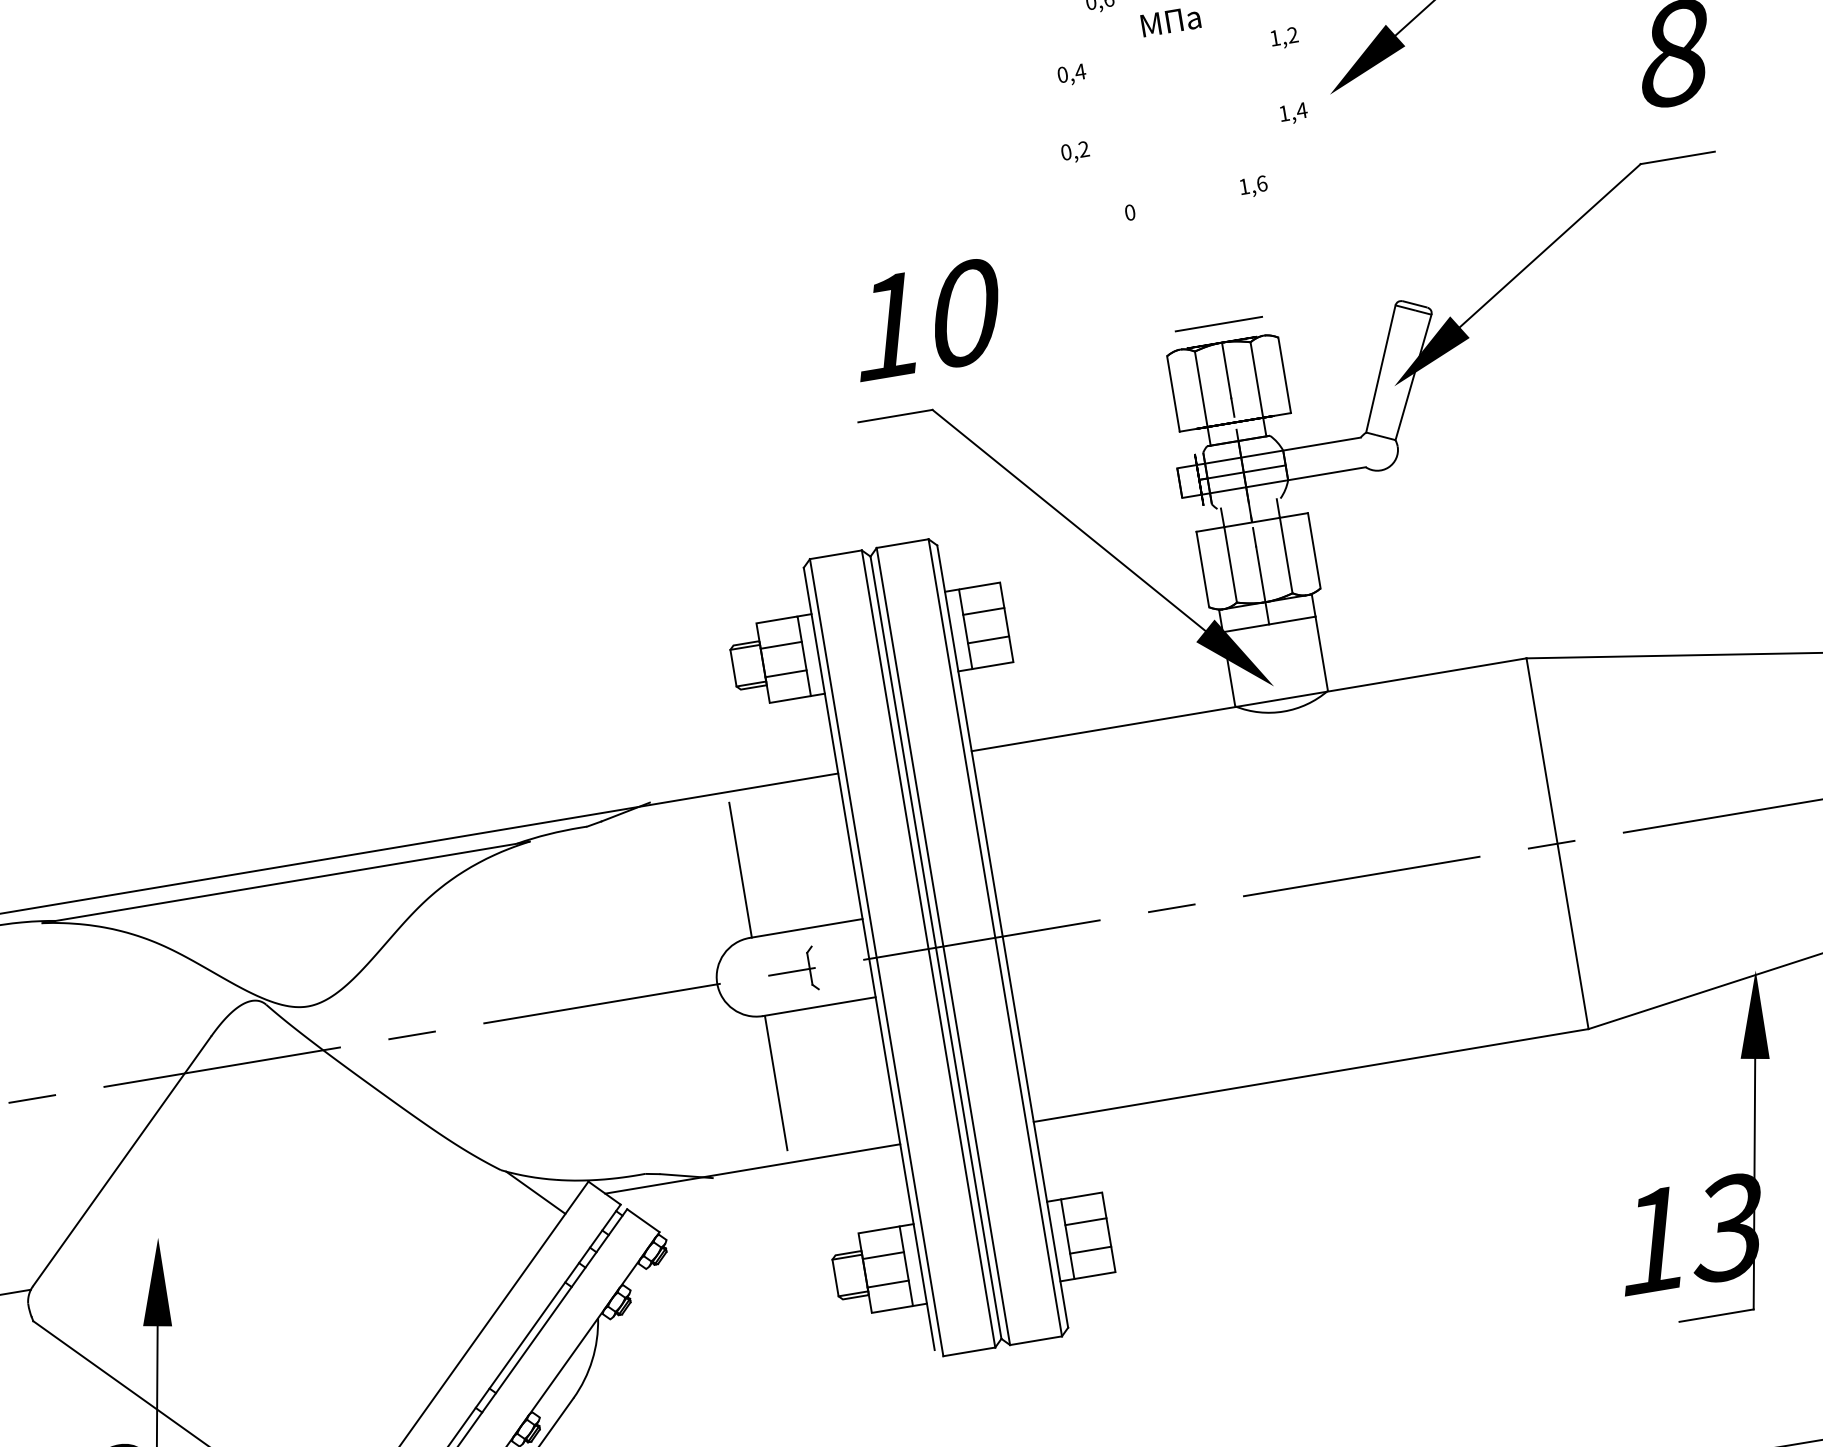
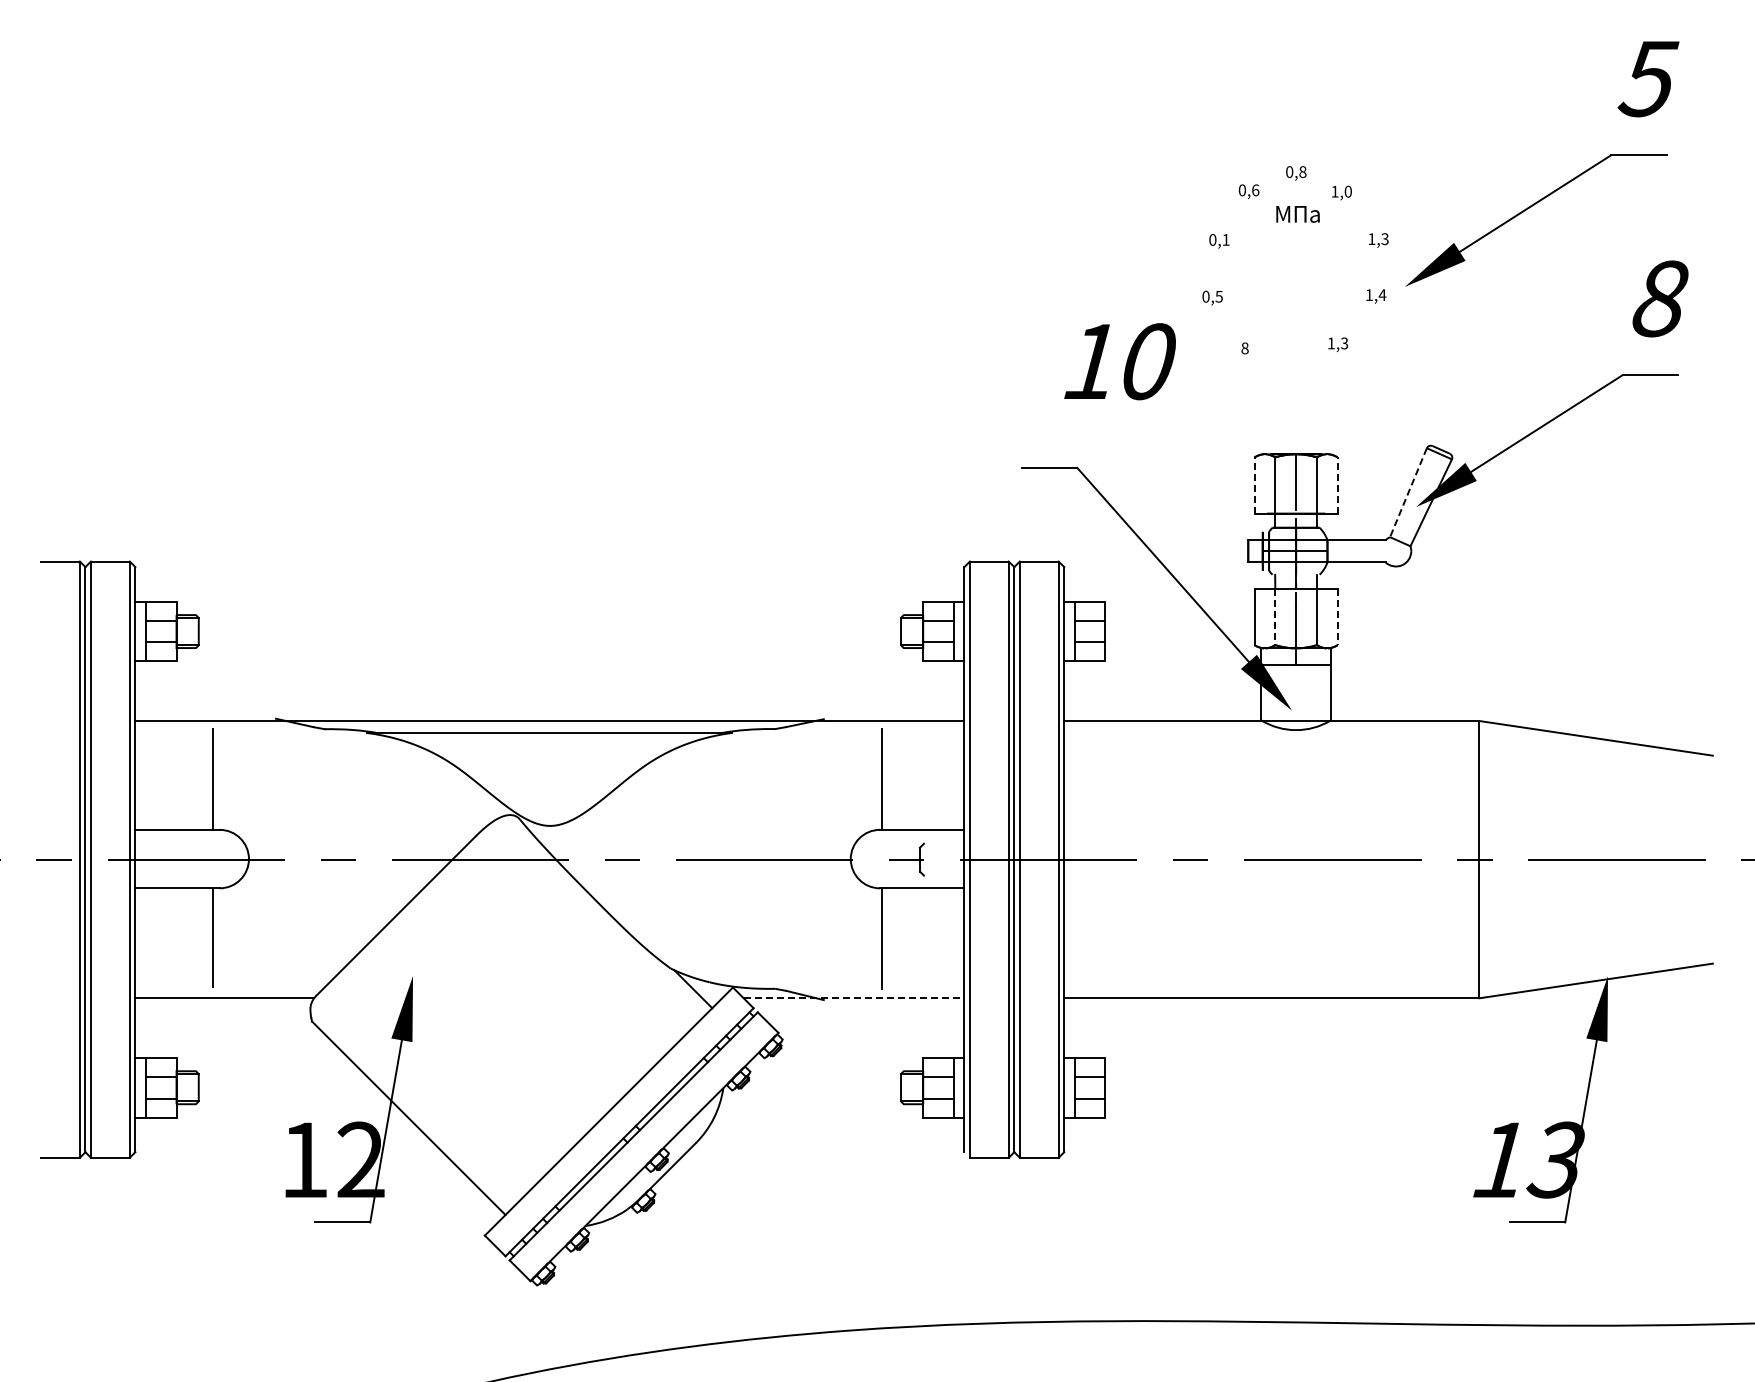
text: (1292, 35) -> (1384, 239), 1,2 -> 1,3
text: (1079, 71) -> (1225, 239), 0,4 -> 0,1
text: (1082, 149) -> (1218, 296), 0,2 -> 0,5
text: (1261, 183) -> (1344, 343), 1,6 -> 1,3
text: (1129, 212) -> (1244, 348), 0 -> 8
text: (925, 319) -> (1119, 361), moved
line: (1218, 324) -> (1295, 440), removed
line: (1381, 370) -> (1408, 493), solid -> dashed
line: (1284, 375) -> (1337, 485), solid -> dashed
line: (1173, 393) -> (1254, 485), solid -> dashed
line: (1313, 551) -> (1337, 617), solid -> dashed
line: (1230, 565) -> (1275, 617), solid -> dashed
line: (753, 1169) -> (854, 998), solid -> dashed

